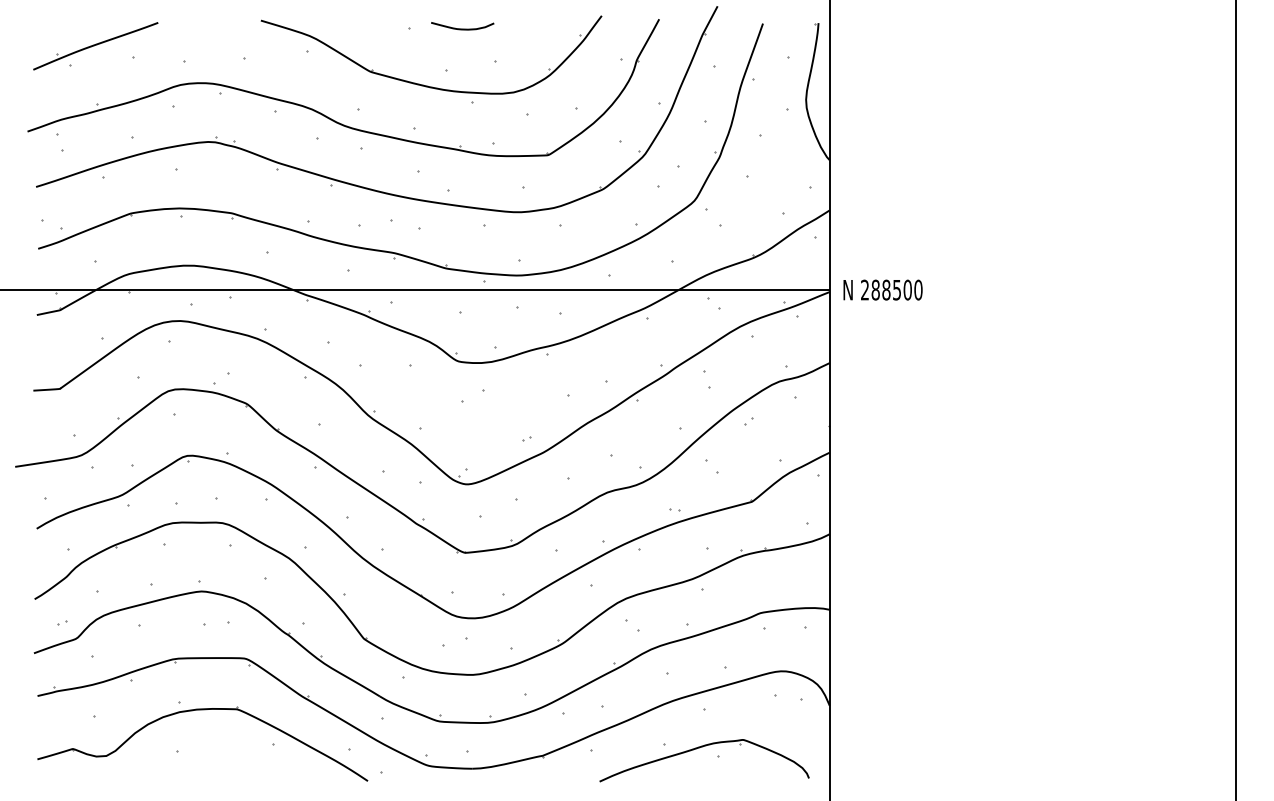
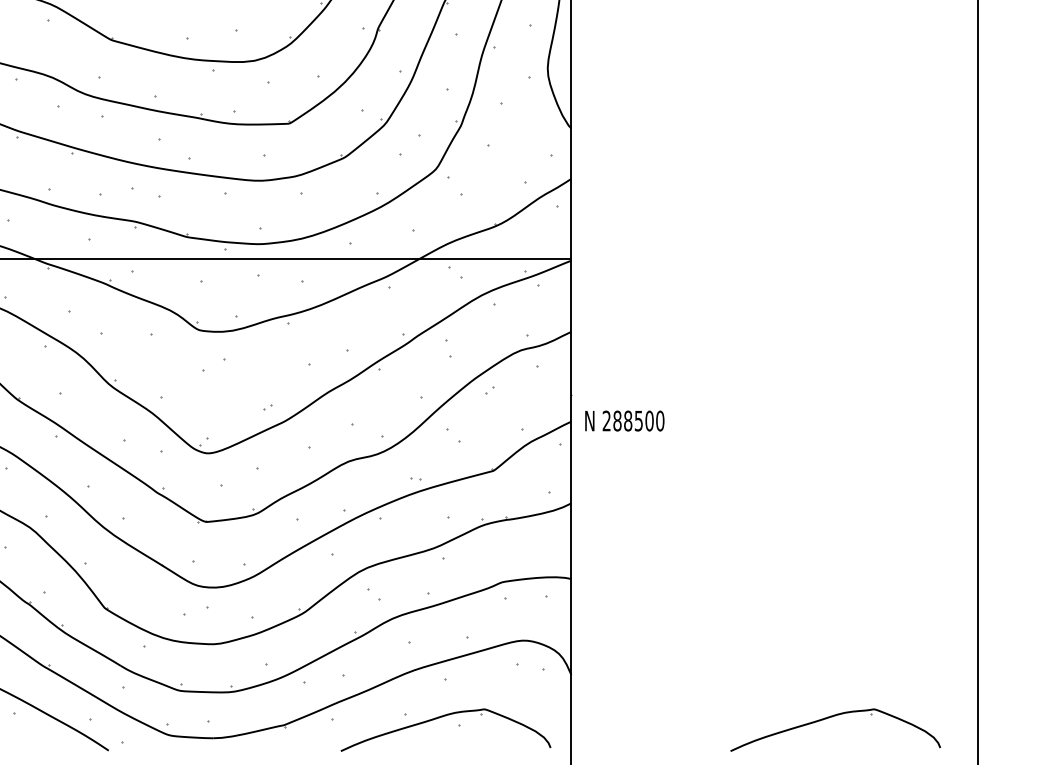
text: (882, 289) -> (624, 420), moved
part: (1088, 748) -> (830, 717), added

